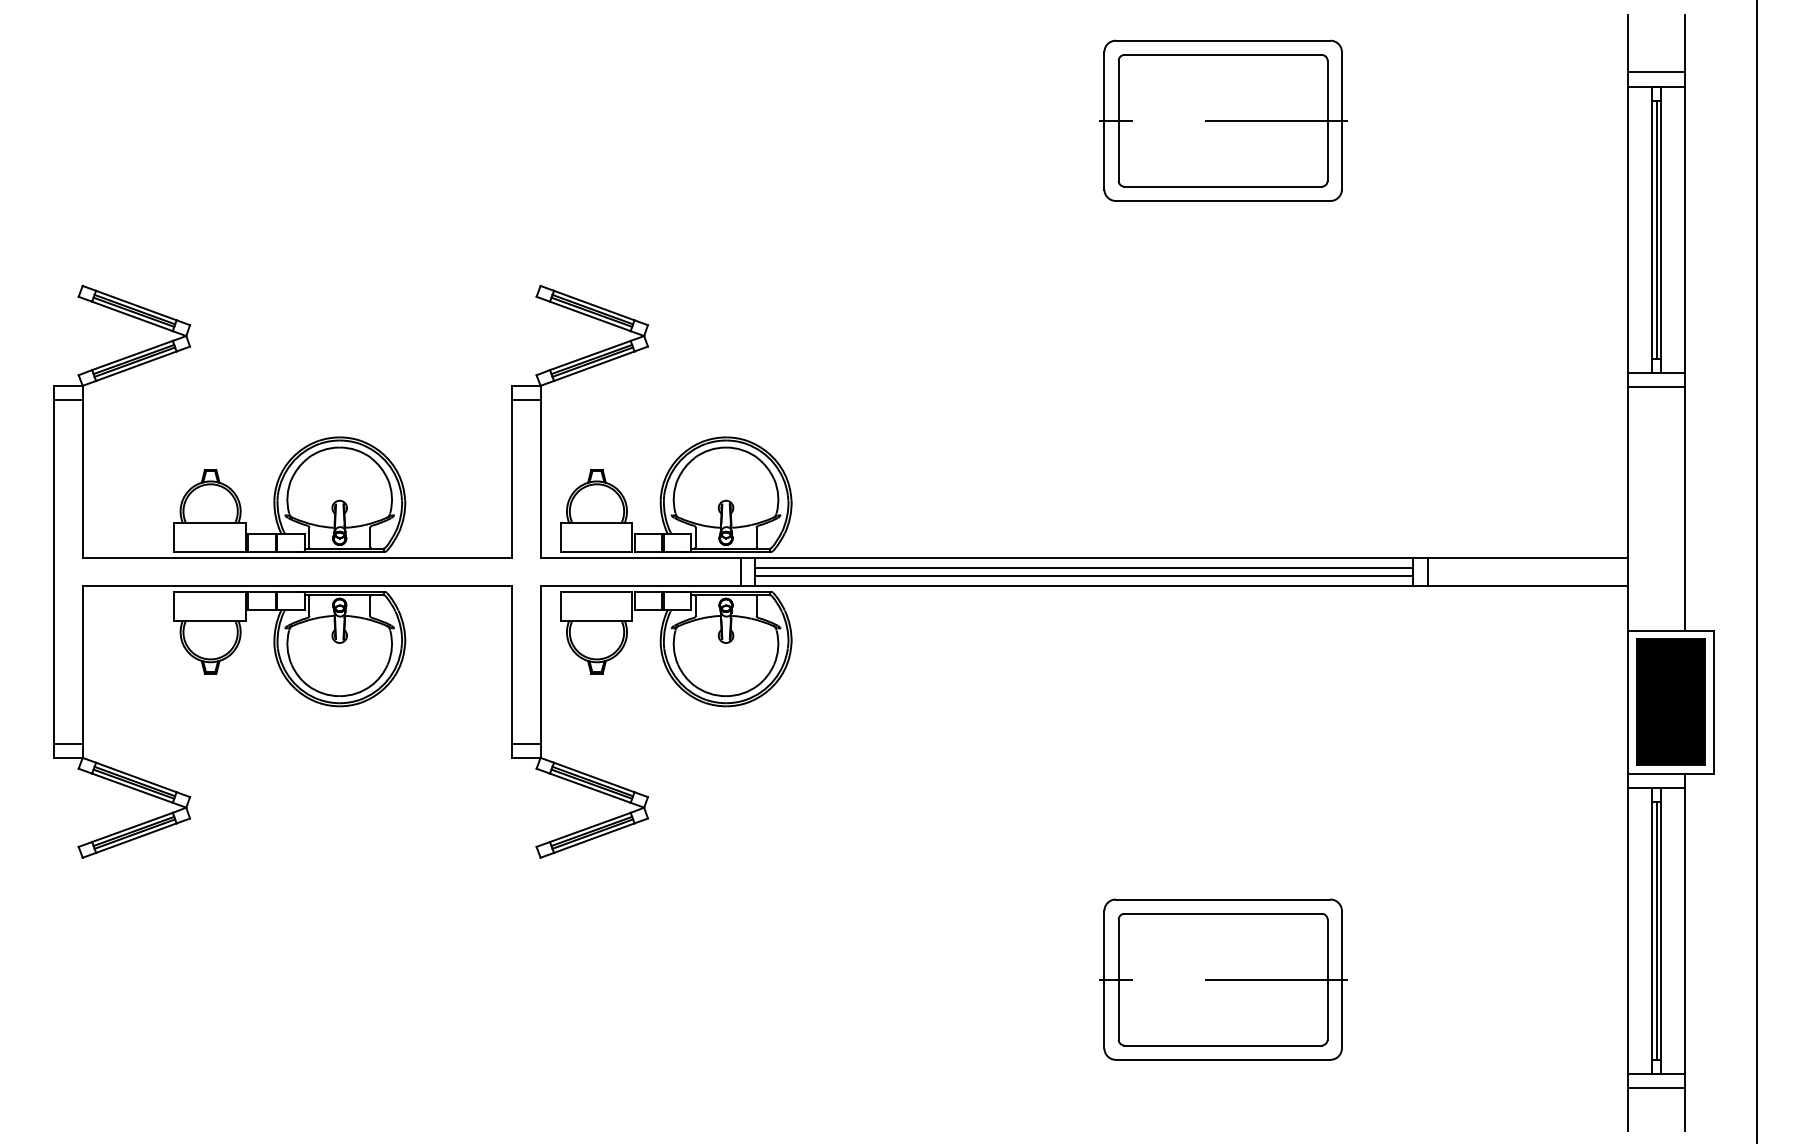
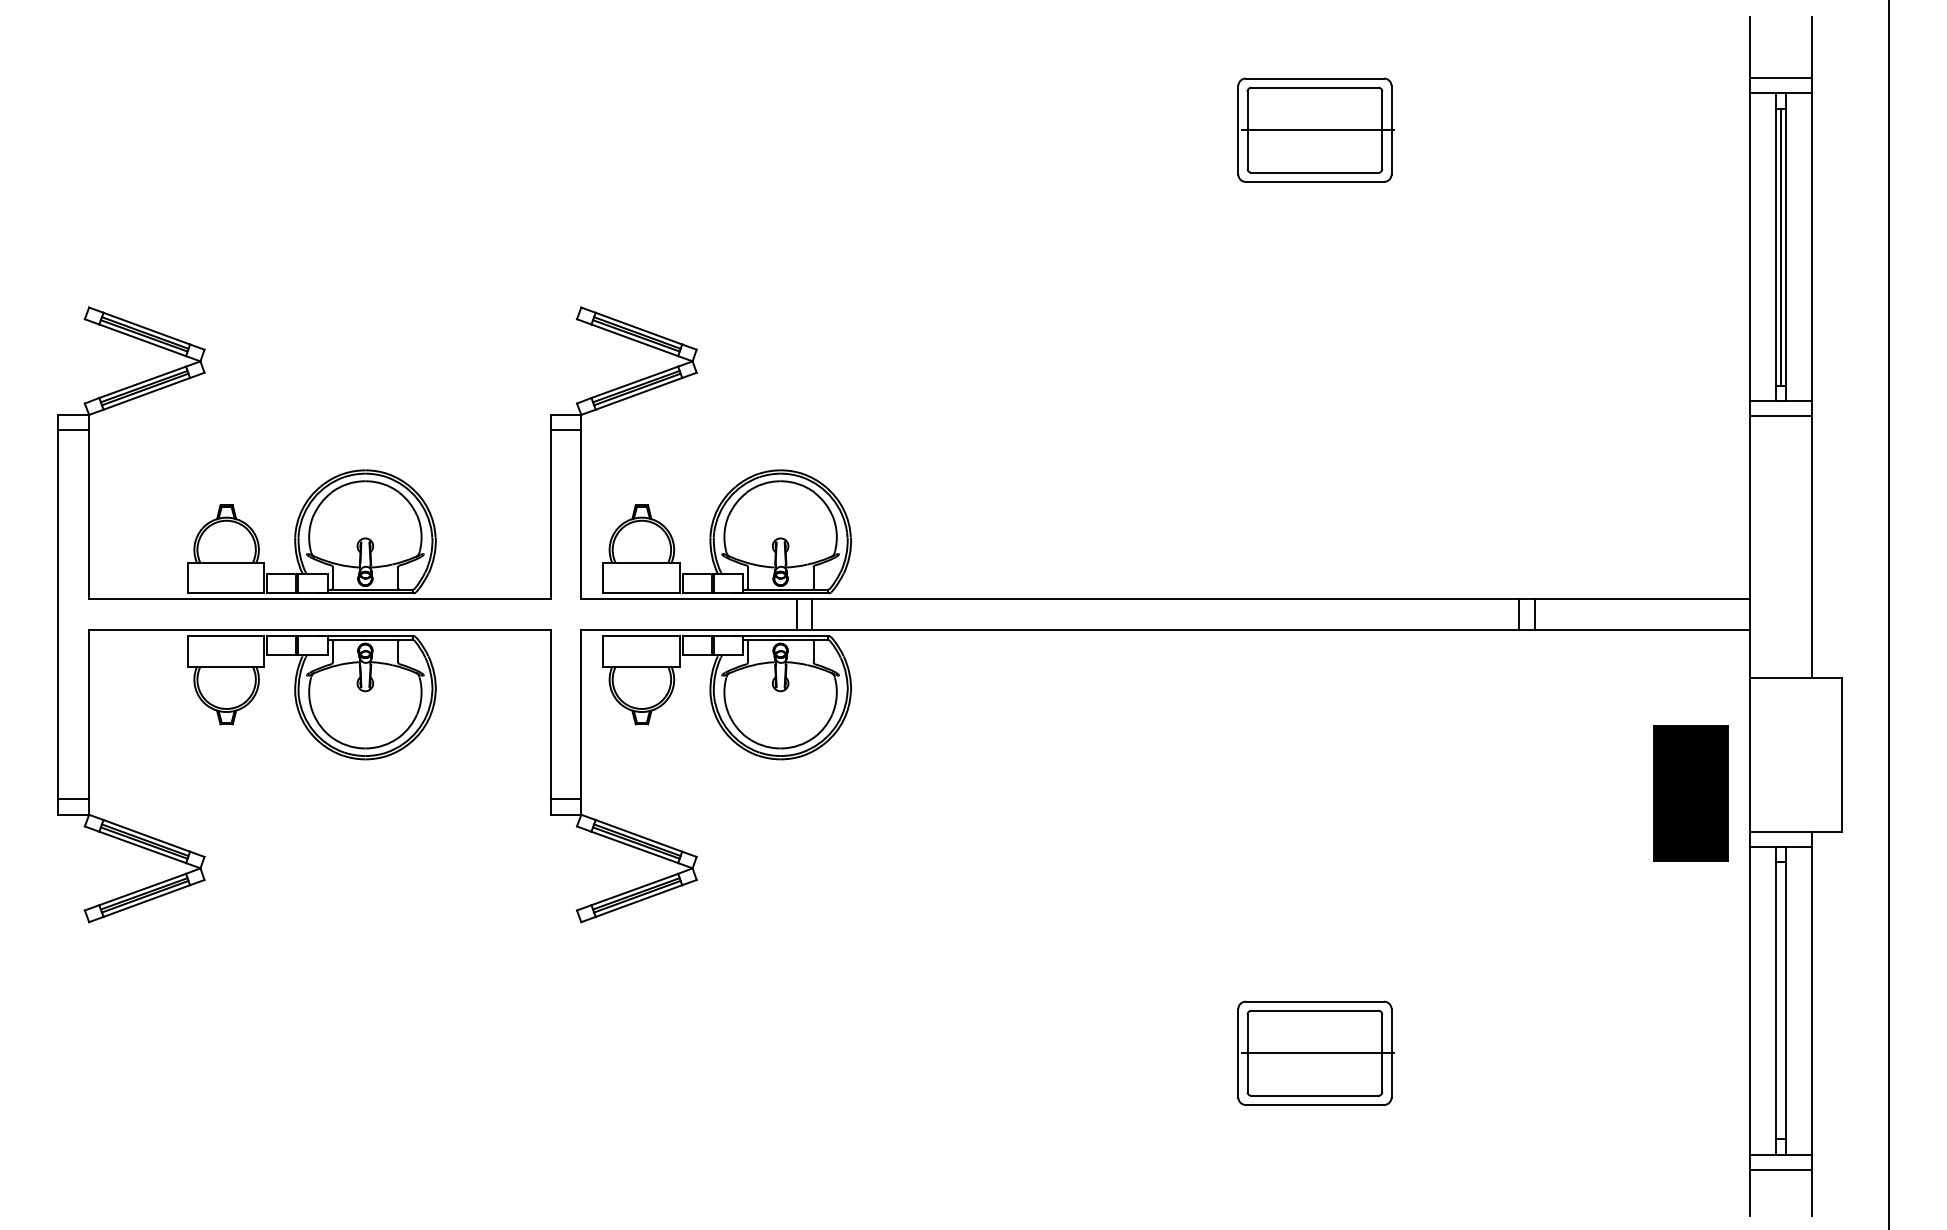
part: (1222, 121) -> (1314, 130), size x0.6
line: (1084, 567) -> (1165, 610), removed
line: (1084, 576) -> (1165, 619), removed
part: (1670, 701) -> (1690, 793), moved
line: (1656, 930) -> (1780, 1000), removed
part: (1222, 979) -> (1314, 1053), size x0.6

